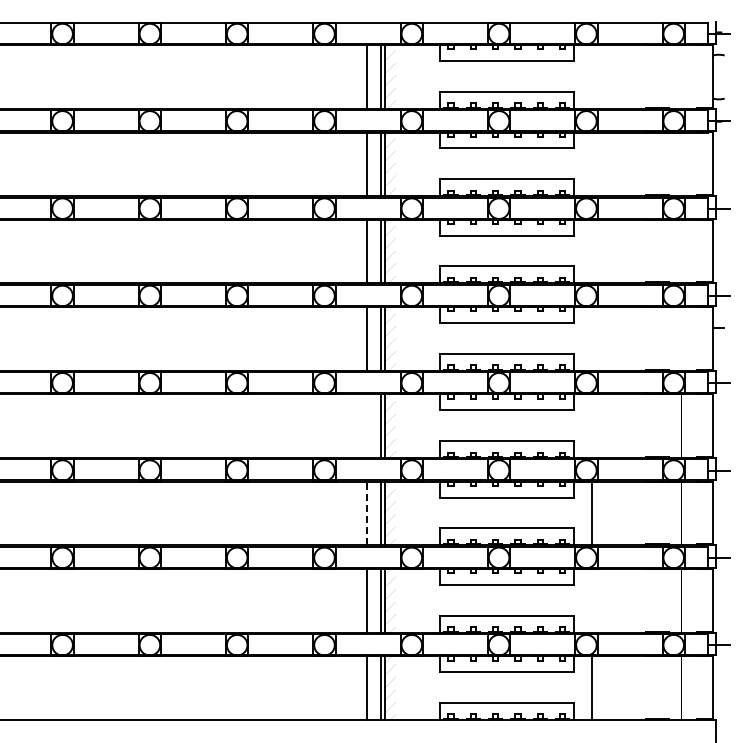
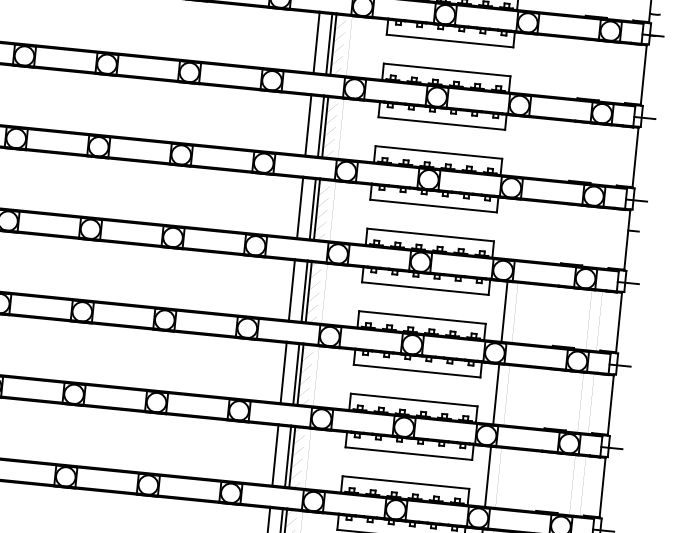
line: (367, 425) -> (292, 289), added
line: (592, 425) -> (504, 311), added
line: (367, 512) -> (284, 372), dashed -> solid
line: (592, 599) -> (488, 475), added

